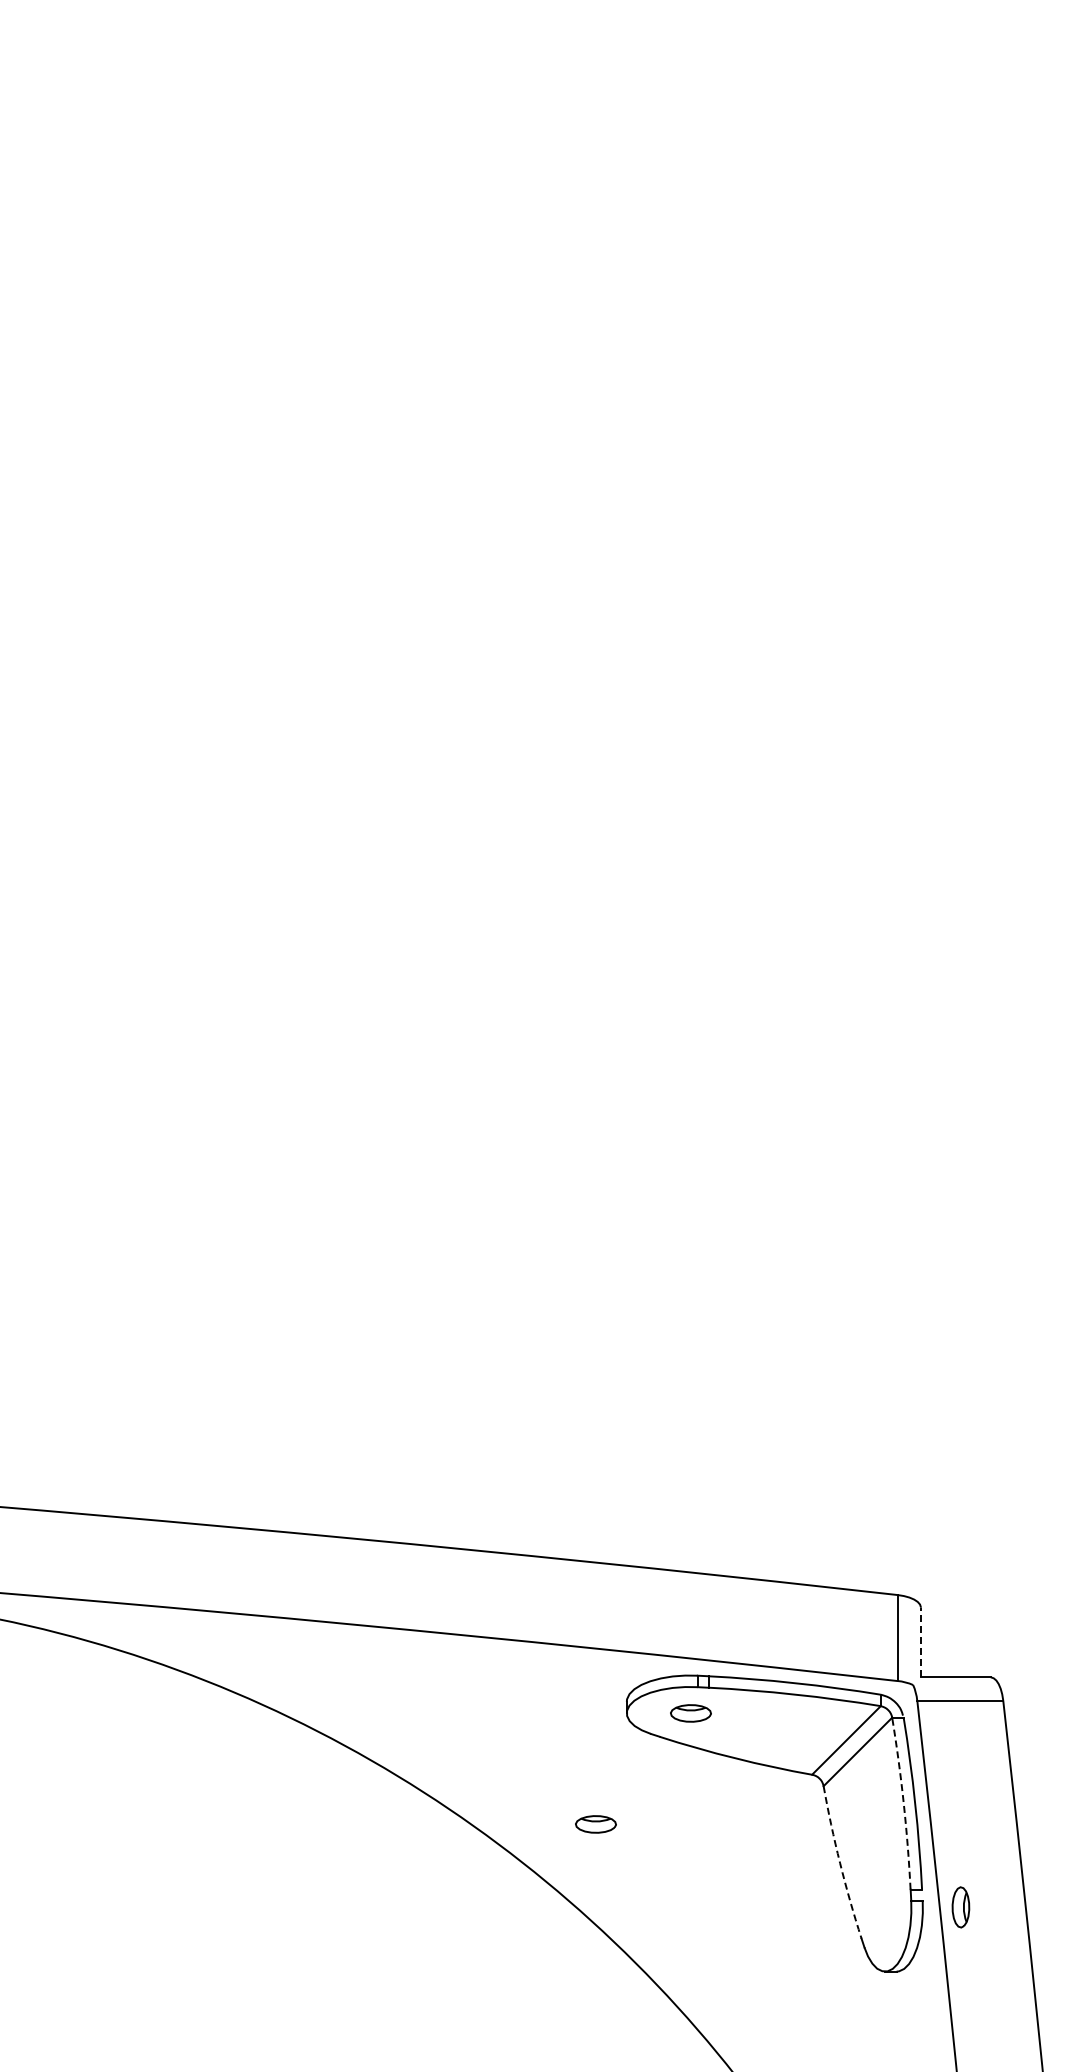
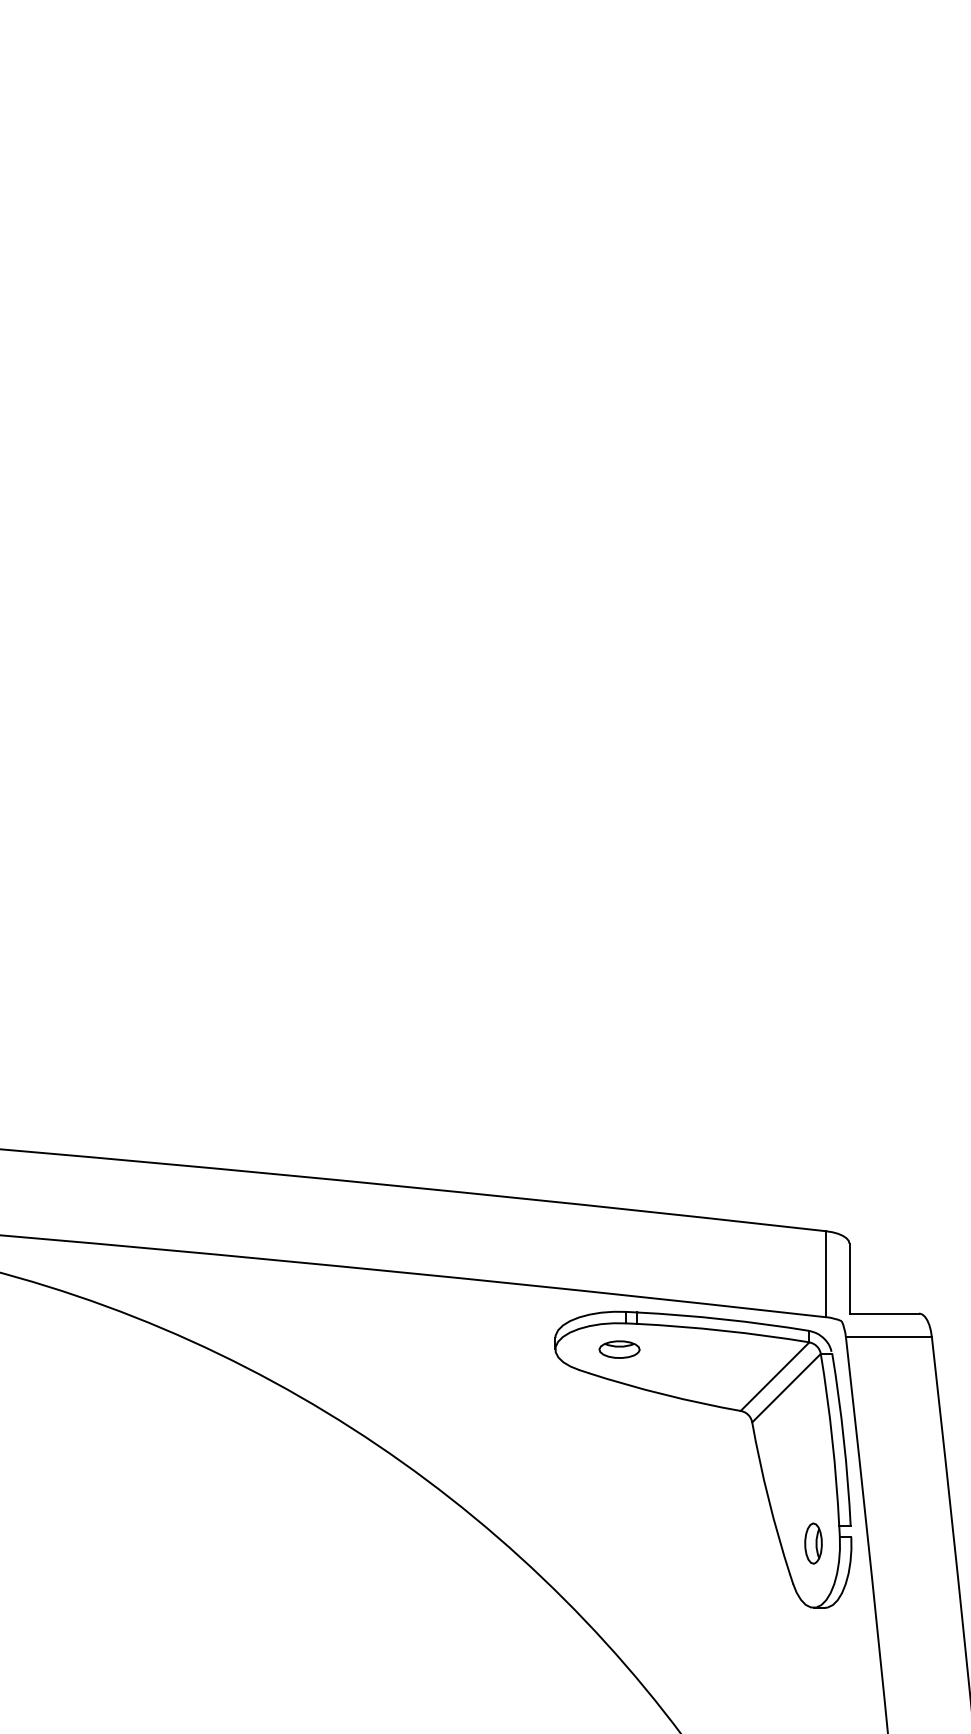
line: (920, 1642) -> (849, 1278), dashed -> solid
arc: (903, 1803) -> (832, 1439), dashed -> solid
part: (595, 1824) -> (524, 1460), removed
arc: (840, 1863) -> (769, 1499), dashed -> solid
part: (960, 1907) -> (813, 1543), moved

